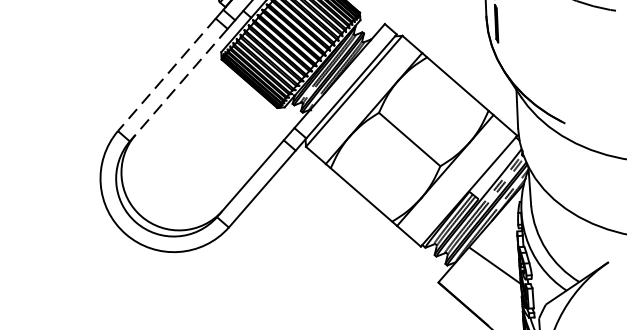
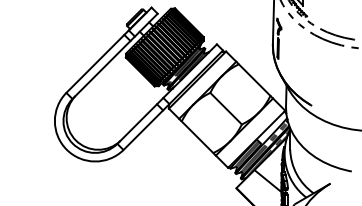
line: (167, 74) -> (95, 63), dashed -> solid
line: (178, 86) -> (101, 70), dashed -> solid

